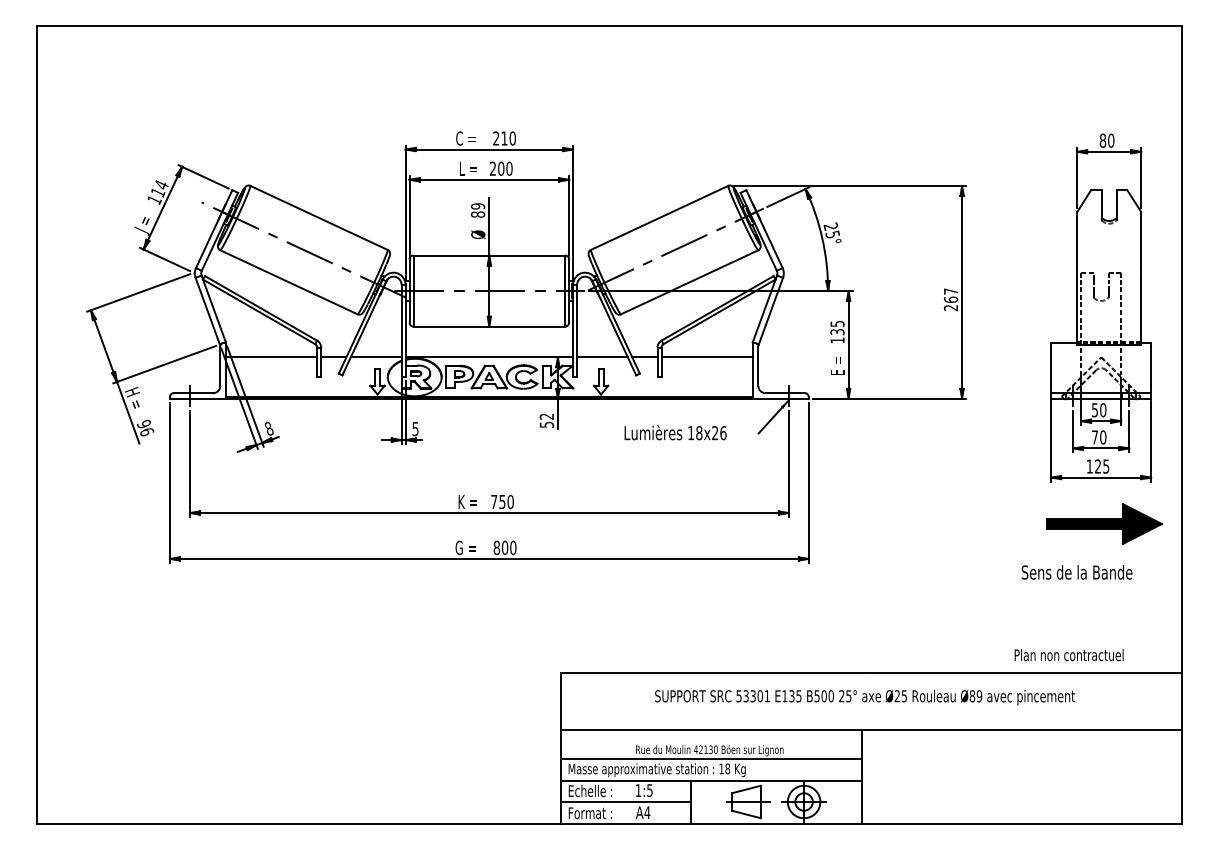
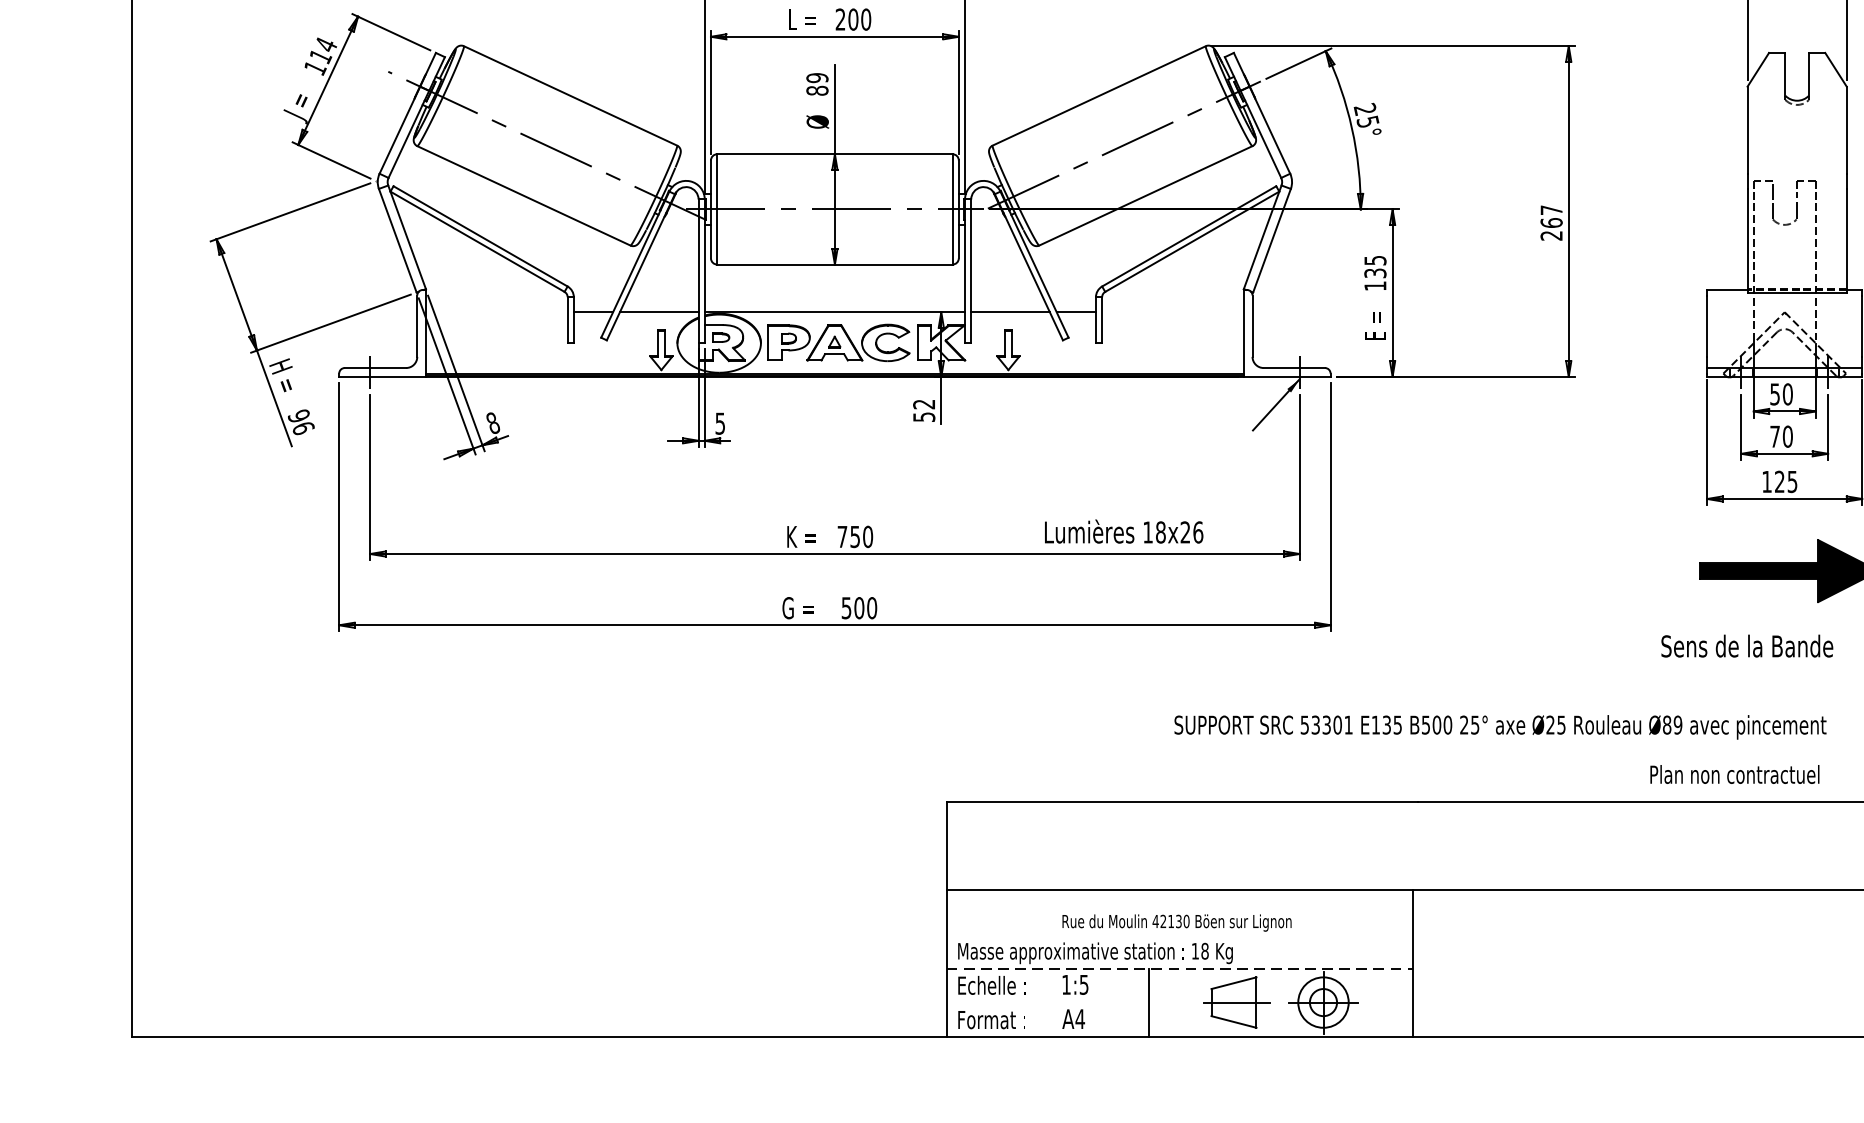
line: (271, 357) -> (496, 312), removed
line: (706, 357) -> (1172, 312), removed
text: (675, 432) -> (1123, 531), moved
text: (496, 547) -> (846, 607), 800 -> 500
text: (865, 697) -> (1501, 727), moved
line: (711, 758) -> (1179, 935), removed
line: (712, 780) -> (1181, 969), solid -> dashed
line: (626, 802) -> (1047, 1003), removed

